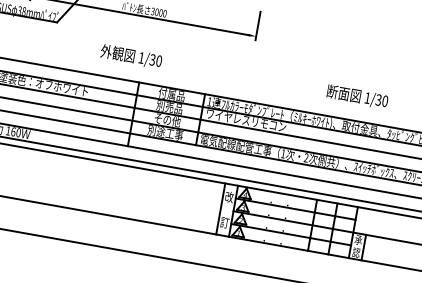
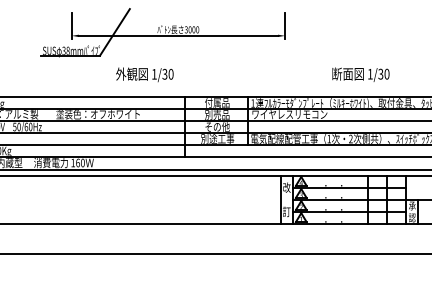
text: (131, 56) -> (144, 74), moved
text: (357, 96) -> (360, 74), moved

